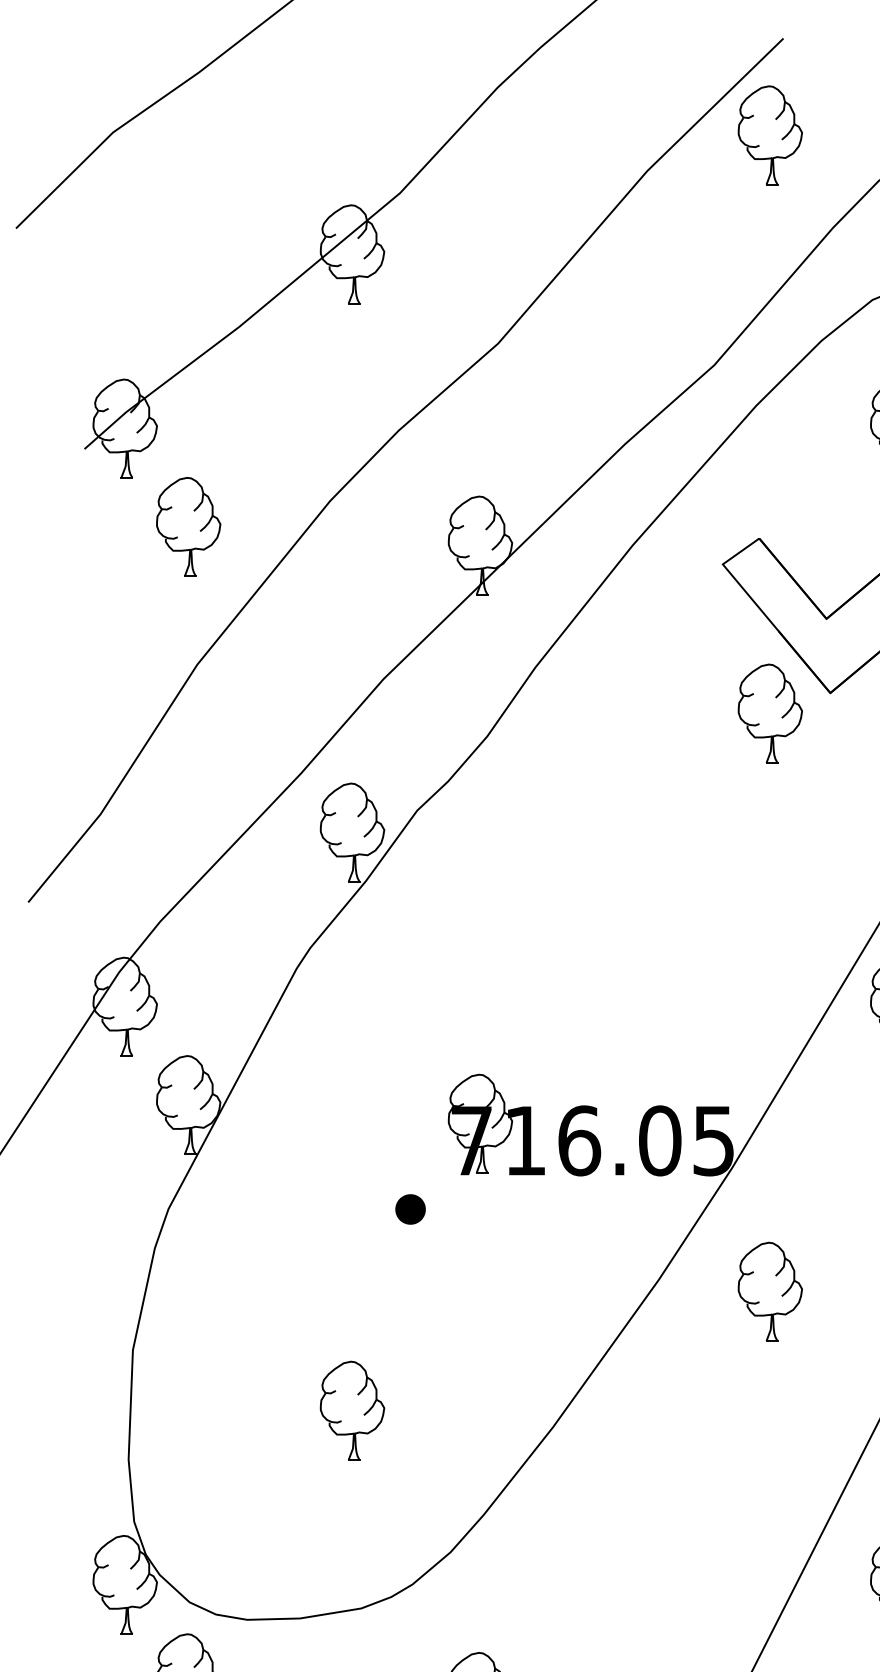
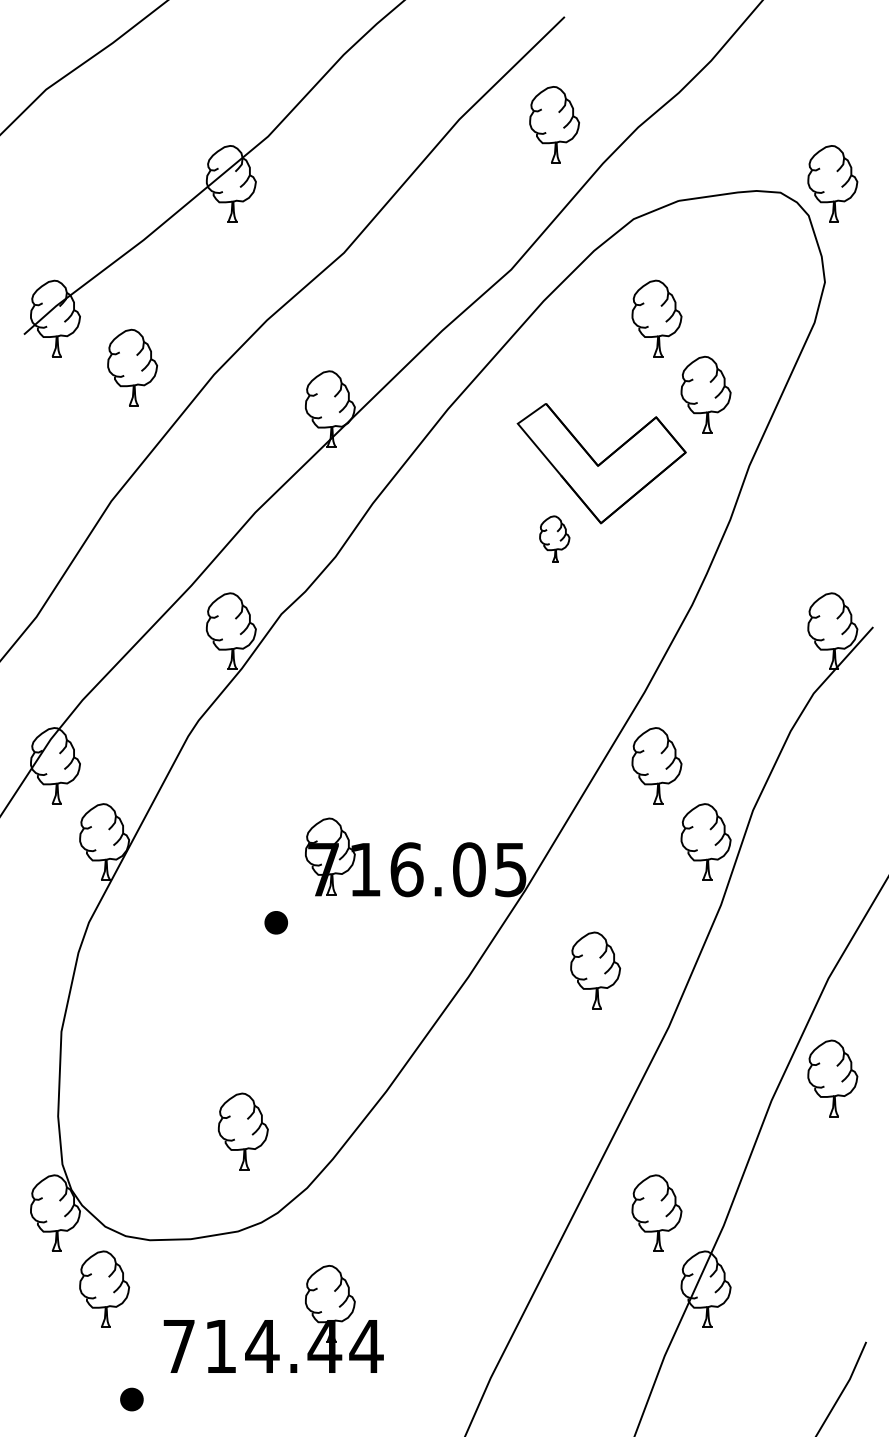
part: (770, 134) -> (554, 124), moved
part: (188, 526) -> (132, 367), moved
part: (770, 712) -> (554, 538), size x0.6
part: (770, 1291) -> (595, 970), moved
part: (352, 1410) -> (243, 1131), moved

